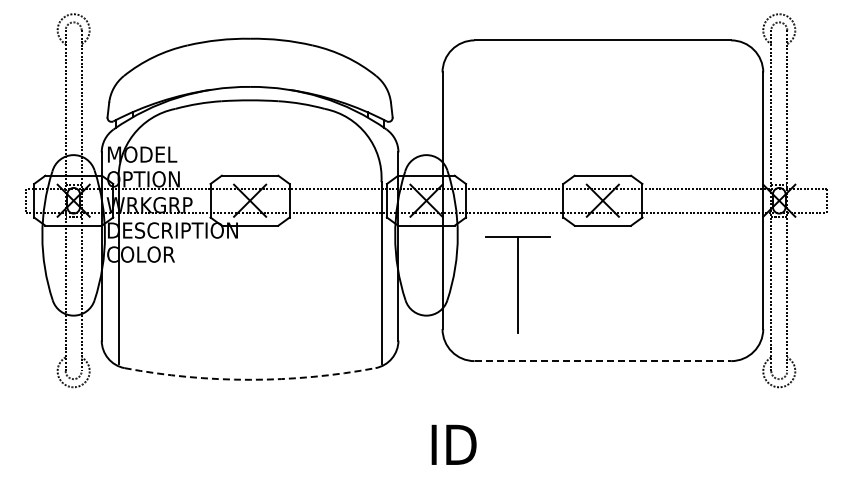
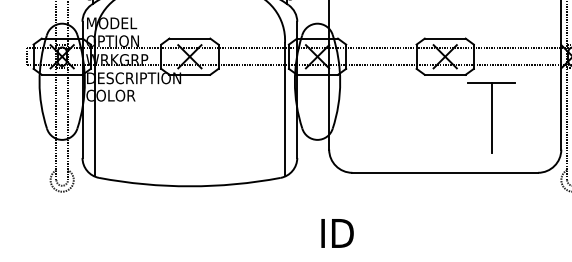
part: (517, 284) -> (491, 117), moved
line: (603, 361) -> (445, 173), dashed -> solid
arc: (250, 379) -> (190, 186), dashed -> solid

